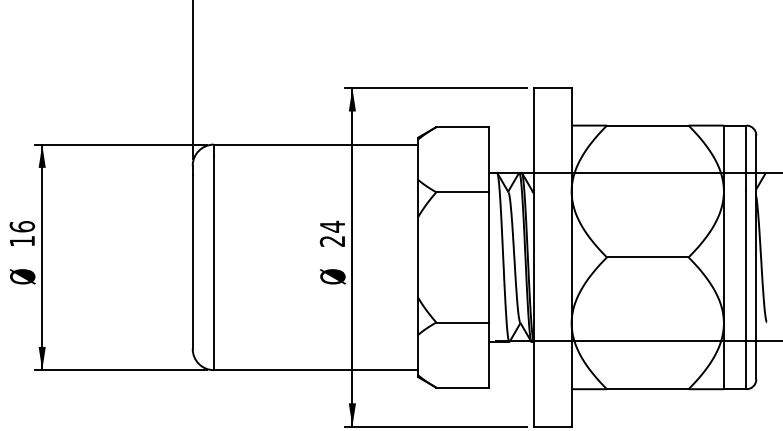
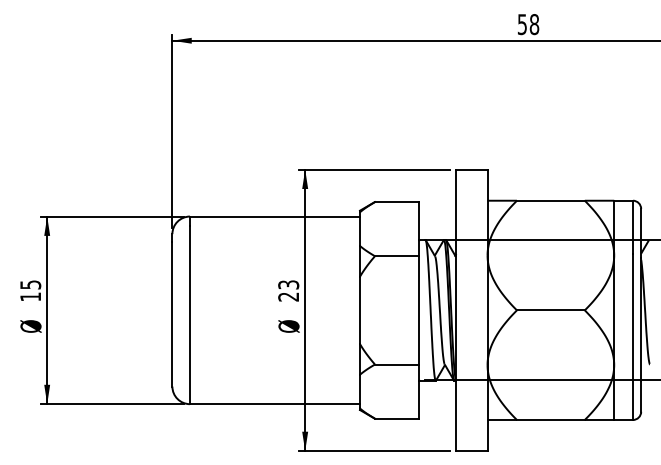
text: (22, 226) -> (30, 284), 16 -> 15
text: (332, 226) -> (288, 284), 24 -> 23

